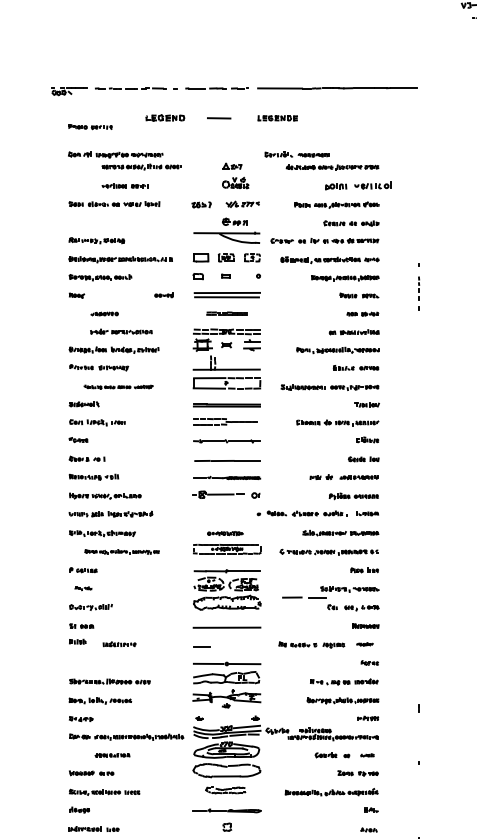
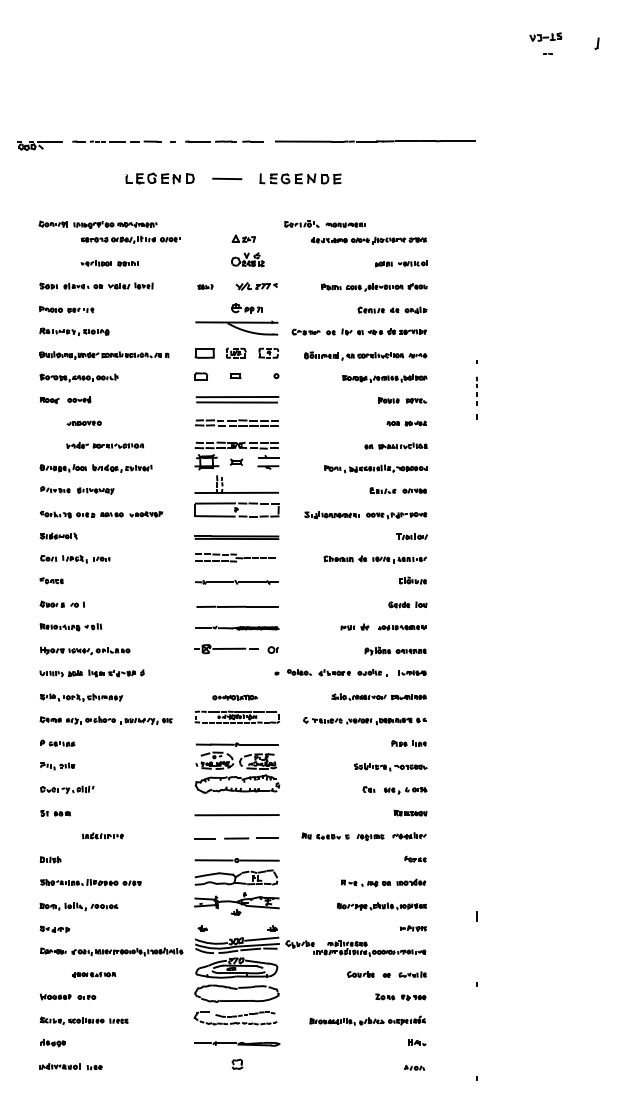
part: (164, 117) -> (159, 178), size x1.43
part: (277, 117) -> (300, 178), size x1.67
part: (90, 126) -> (66, 309), moved
part: (358, 186) -> (401, 263), size x0.62
part: (201, 204) -> (205, 286), size x0.62
part: (164, 294) -> (79, 399), moved
part: (226, 313) -> (236, 422), size x1.67
part: (118, 386) -> (101, 514), size x1.43
part: (121, 551) -> (105, 720), size x1.43
part: (83, 588) -> (57, 766), size x1.67
line: (302, 597) -> (249, 838), moved
part: (77, 641) -> (50, 859), moved
part: (365, 643) -> (409, 835), size x1.67
part: (367, 755) -> (412, 974), size x1.67
part: (225, 790) -> (235, 1018), size x1.67

